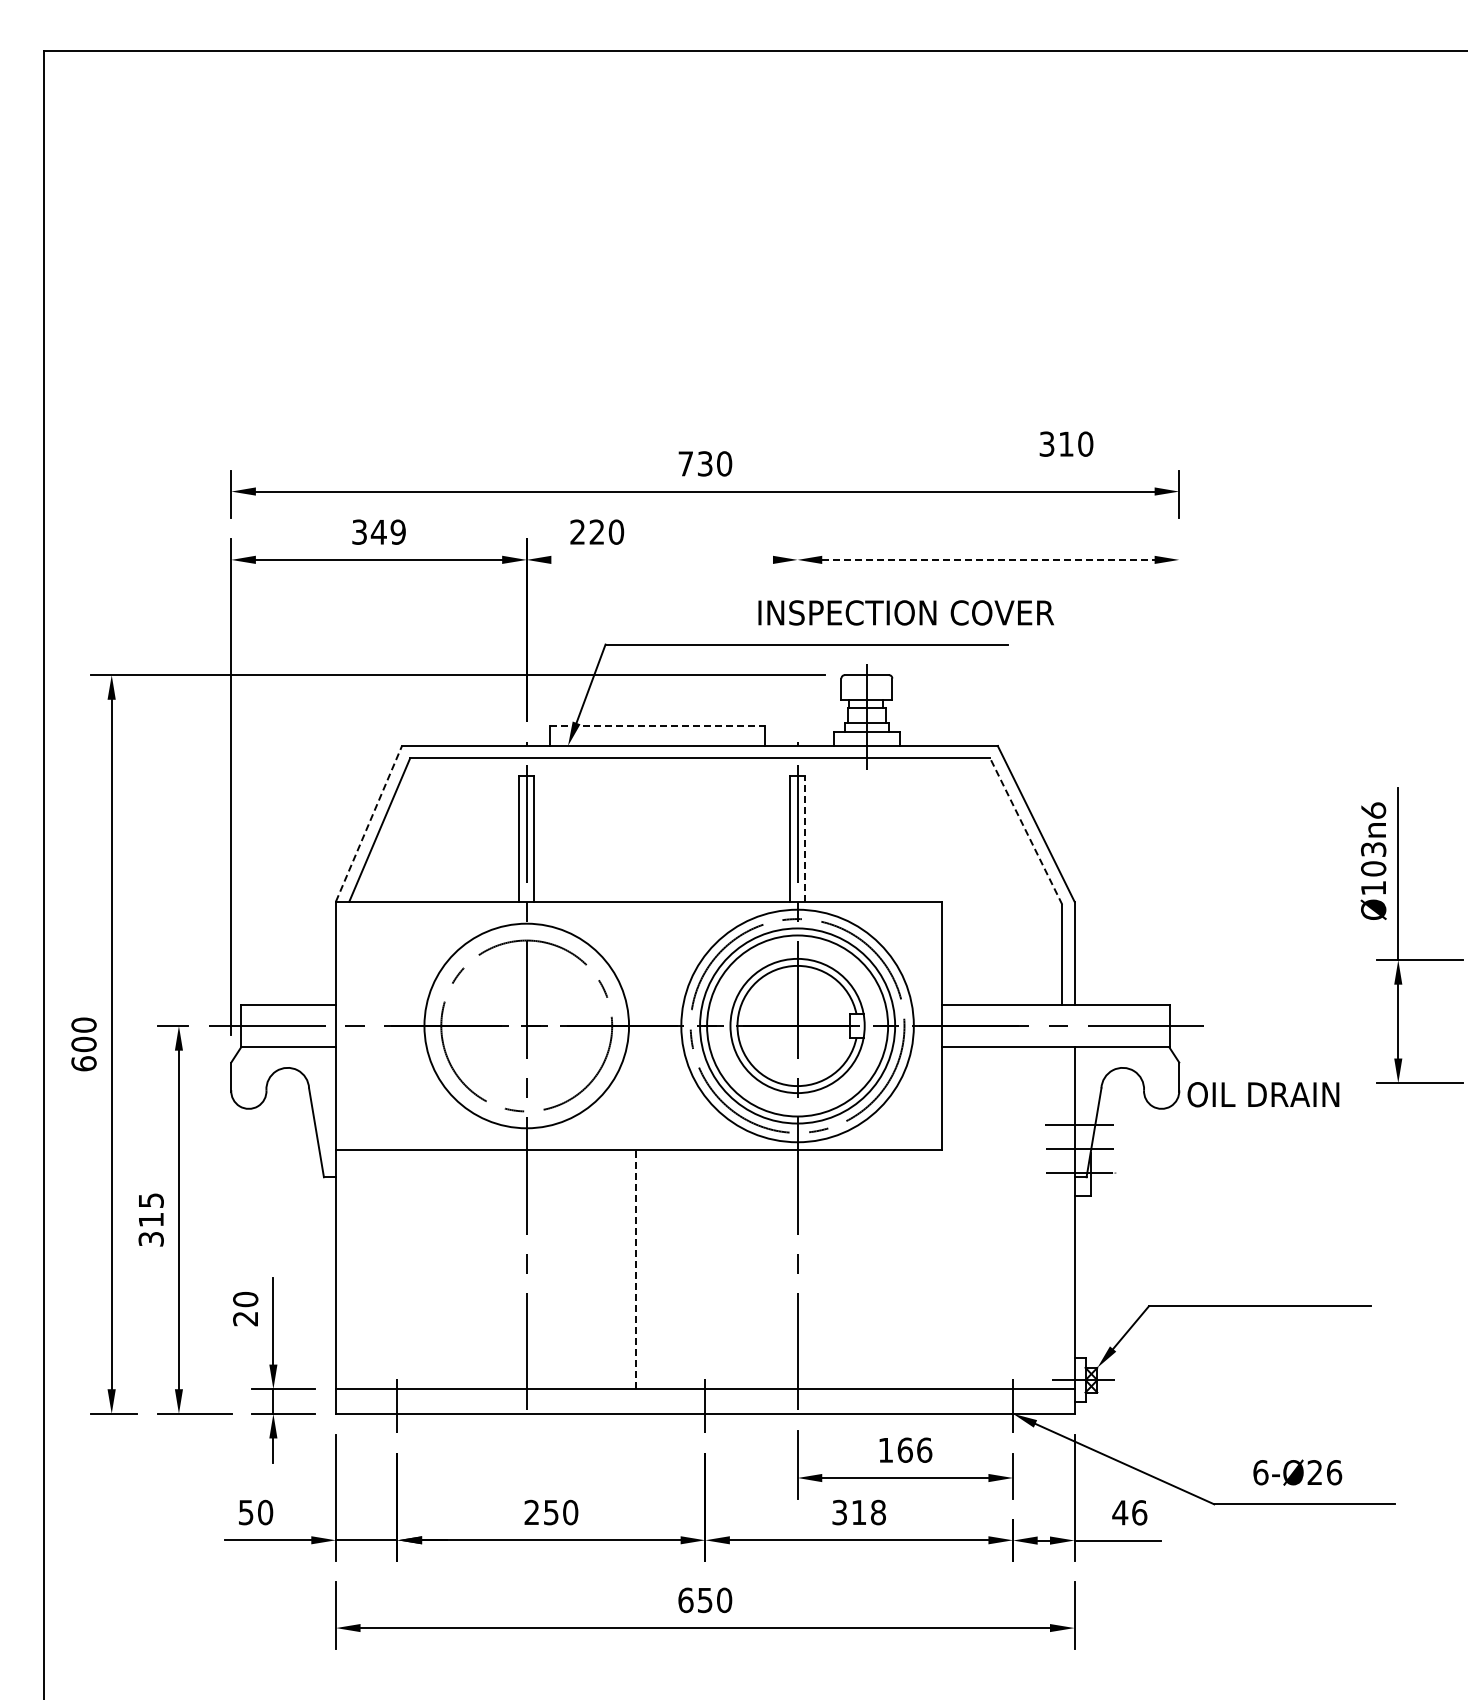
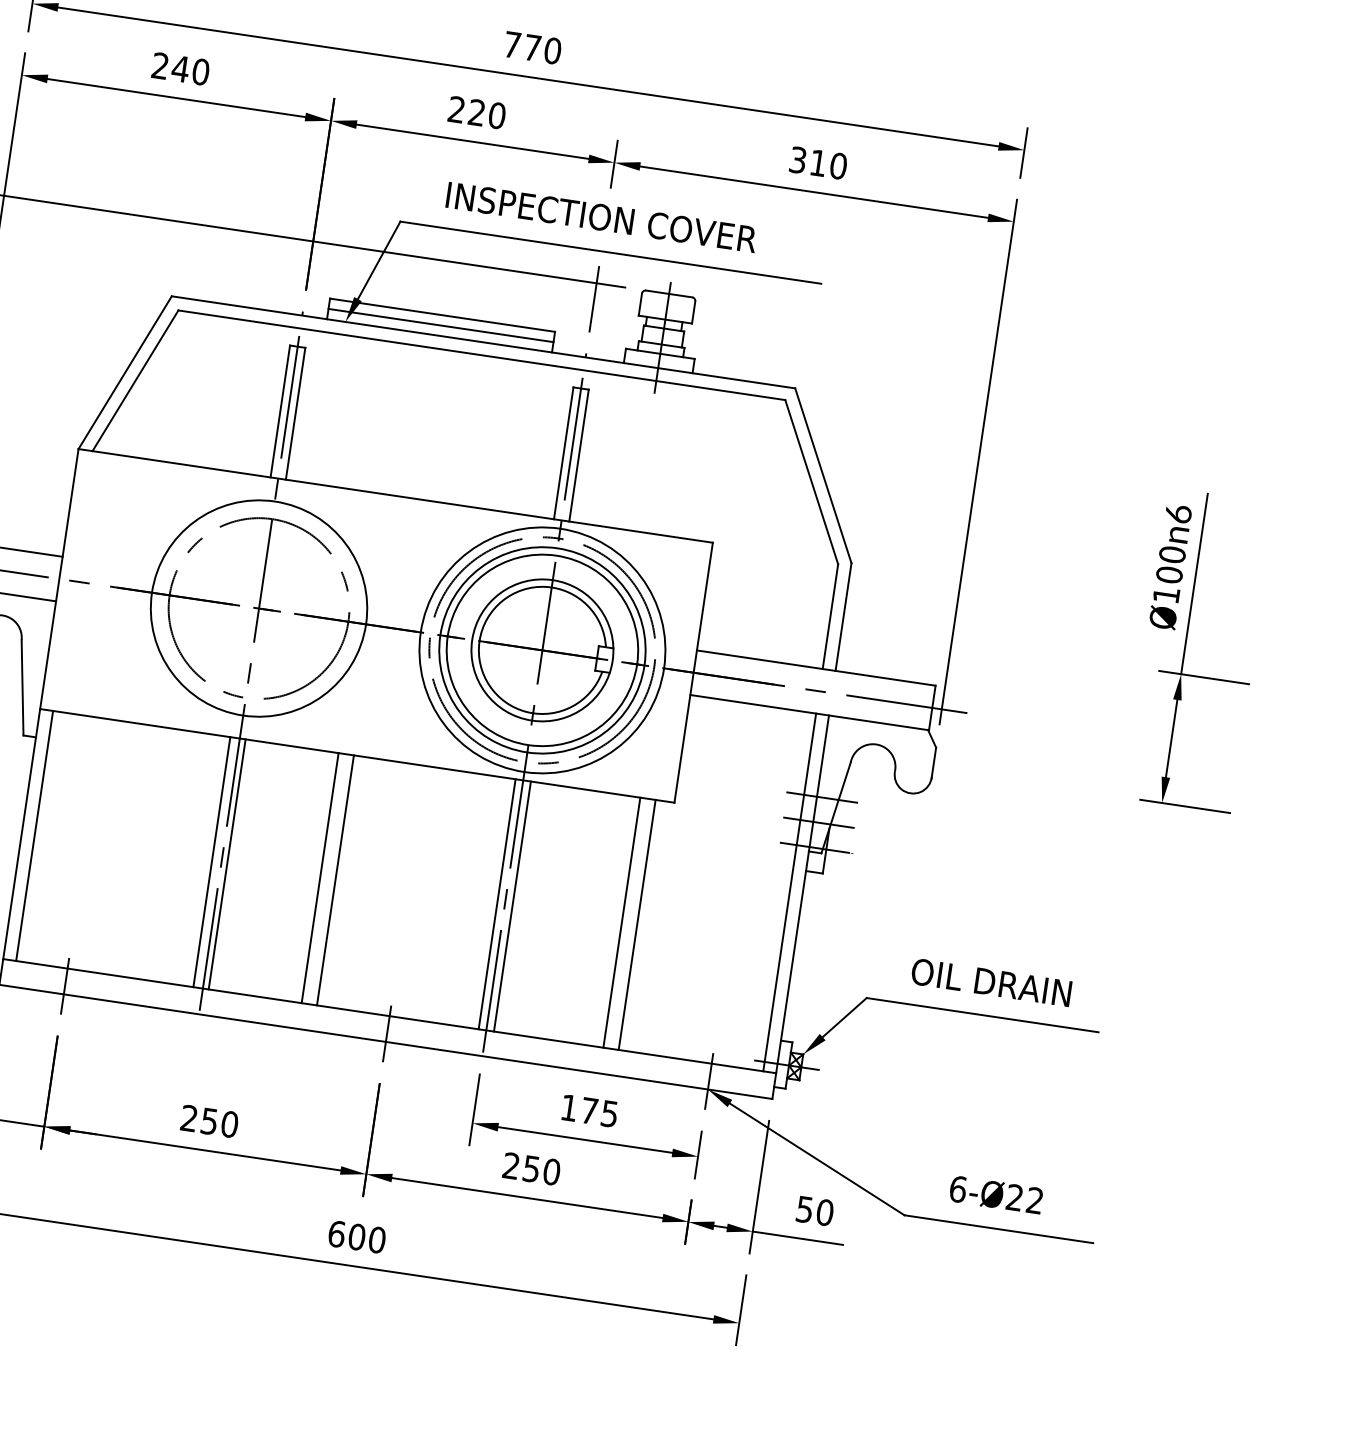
text: (1066, 443) -> (818, 162), moved
text: (705, 463) -> (532, 47), 730 -> 770
text: (378, 531) -> (180, 68), 349 -> 240
text: (597, 531) -> (477, 112), moved
line: (661, 559) -> (472, 141), added
line: (988, 559) -> (814, 191), dashed -> solid
line: (797, 560) -> (614, 163), added
text: (905, 612) -> (601, 216), moved
line: (797, 690) -> (594, 299), added
line: (657, 726) -> (442, 315), dashed -> solid
line: (657, 736) -> (440, 325), added
line: (1179, 789) -> (978, 461), added
line: (368, 823) -> (124, 372), dashed -> solid
line: (1026, 831) -> (812, 482), dashed -> solid
line: (804, 838) -> (578, 455), dashed -> solid
text: (1373, 849) -> (1172, 554), Ø103 -> Ø100
text: (1263, 1094) -> (991, 982), moved
line: (1062, 1218) -> (789, 892), added
line: (348, 1269) -> (34, 835), added
line: (517, 1269) -> (211, 861), added
line: (532, 1269) -> (227, 864), added
line: (621, 1269) -> (320, 877), added
line: (635, 1269) -> (335, 880), dashed -> solid
line: (790, 1269) -> (497, 904), added
line: (804, 1269) -> (512, 906), added
line: (909, 1269) -> (621, 922), added
line: (924, 1269) -> (637, 924), added
text: (914, 1449) -> (599, 1111), 166 -> 175
text: (1334, 1472) -> (1035, 1200), 6-Ø26 -> 6-Ø22
text: (859, 1512) -> (532, 1169), 318 -> 250
text: (1129, 1512) -> (814, 1210), 46 -> 50
text: (704, 1600) -> (356, 1237), 650 -> 600

